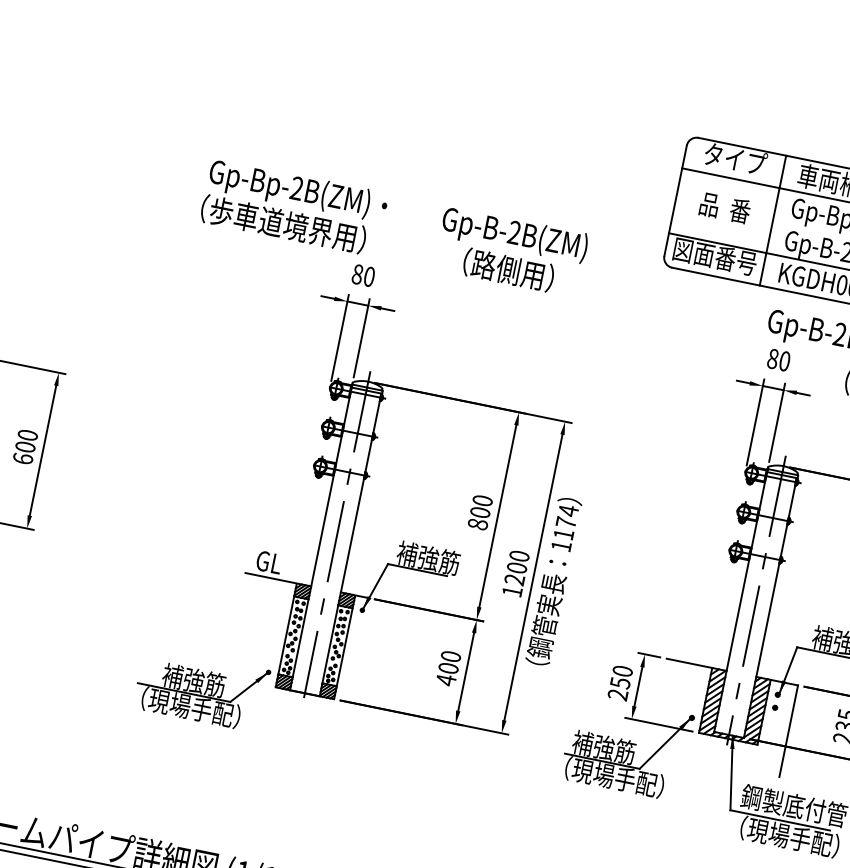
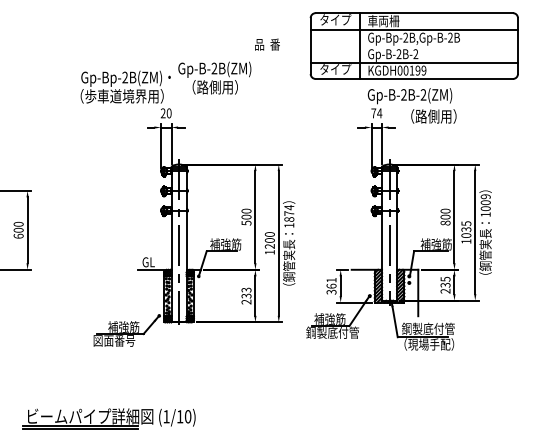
text: (725, 207) -> (267, 44), moved
text: (511, 250) -> (214, 77), moved
text: (715, 257) -> (335, 69), 図面番号 -> タイプ
text: (356, 274) -> (162, 113), 80 -> 20
text: (778, 360) -> (376, 113), 80 -> 74
text: (478, 523) -> (246, 222), 800 -> 500
text: (564, 534) -> (289, 219), 1174 -> 1874
text: (448, 667) -> (246, 295), 400 -> 233
text: (620, 681) -> (331, 285), 250 -> 361
text: (184, 705) -> (121, 340), （現場手配） -> 図面番号
text: (607, 775) -> (334, 332), （現場手配） -> 鋼製底付管

